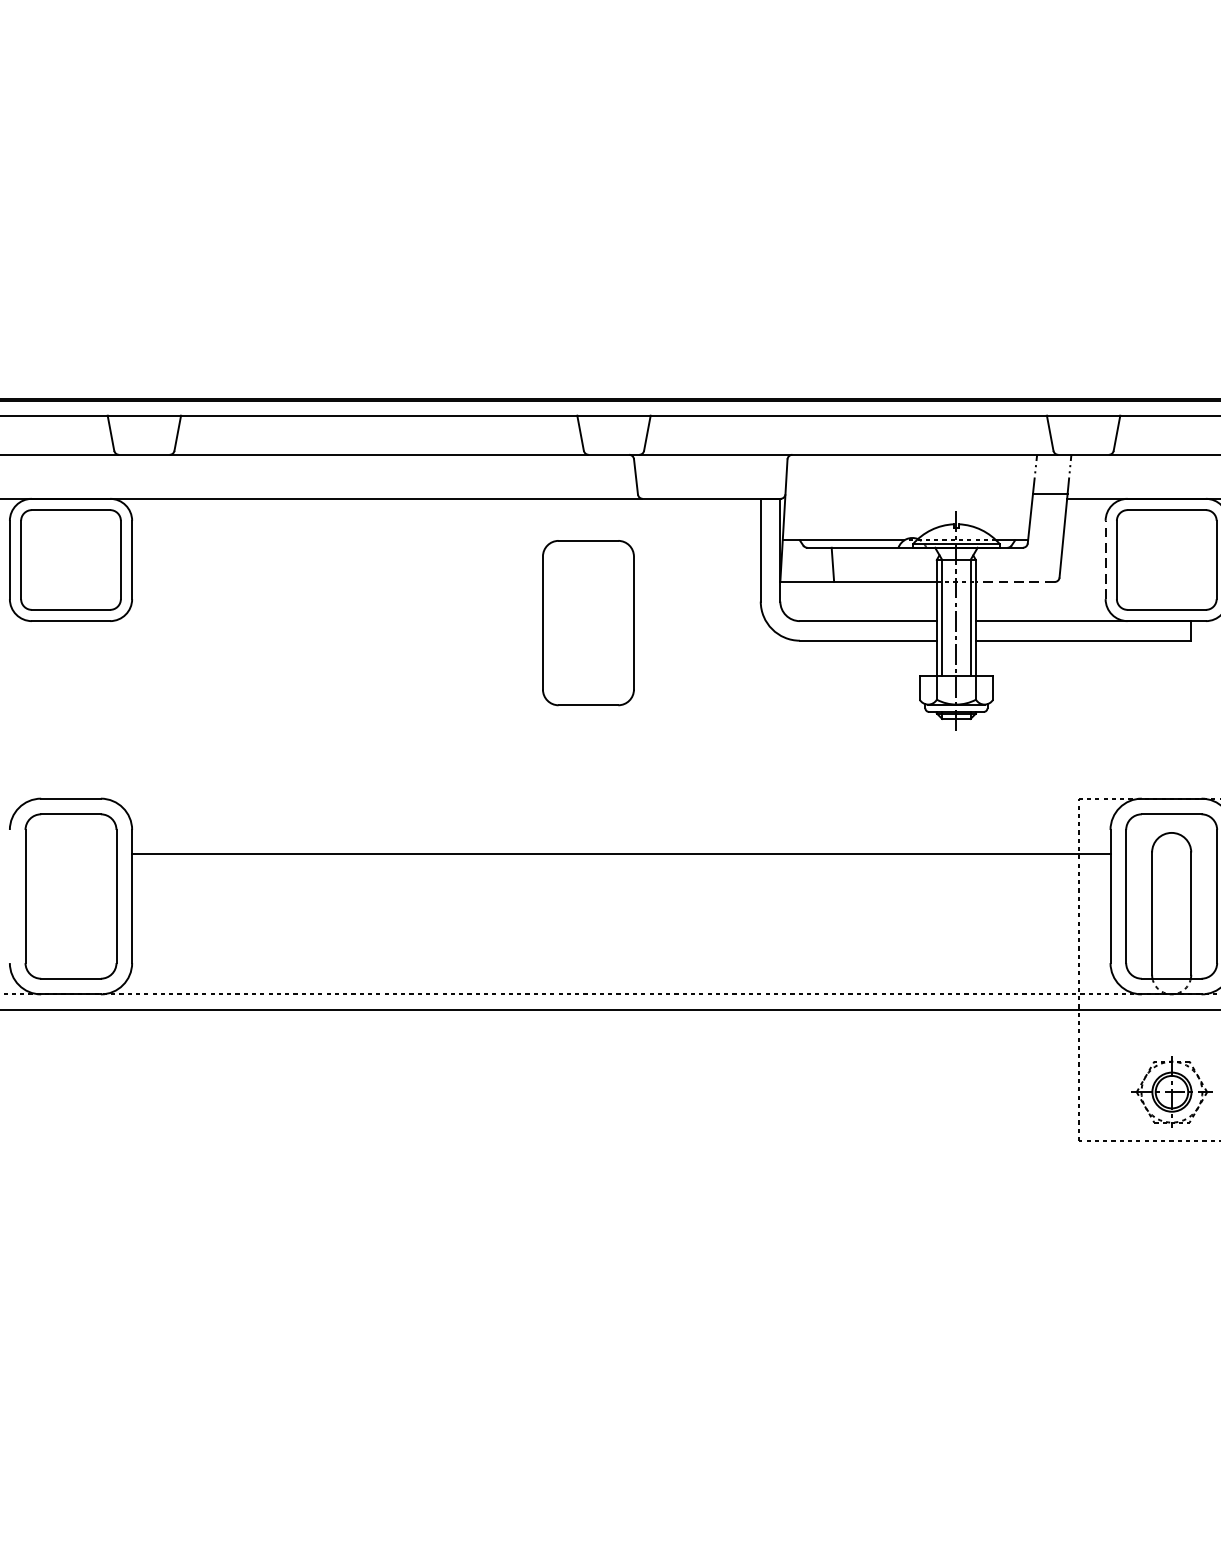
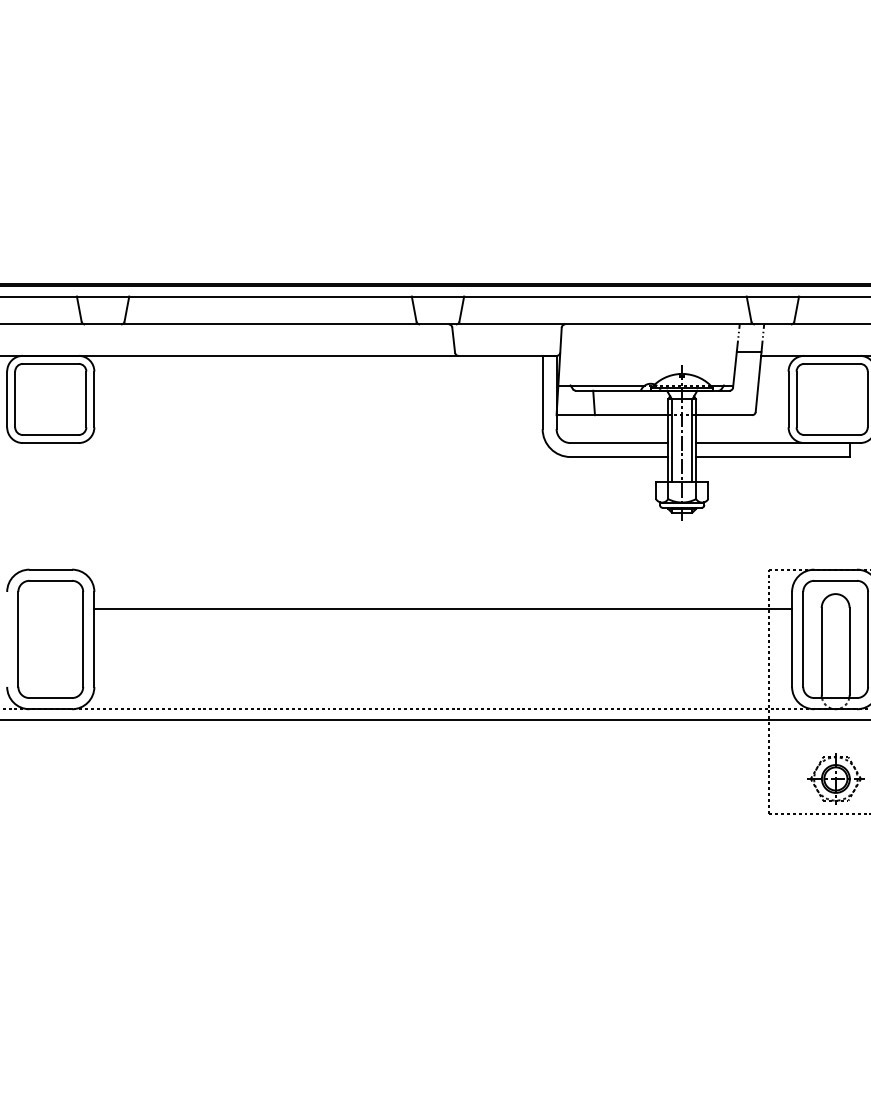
line: (1105, 560) -> (788, 399), dashed -> solid
line: (1014, 582) -> (723, 415), dashed -> solid
part: (588, 623) -> (419, 444), removed

